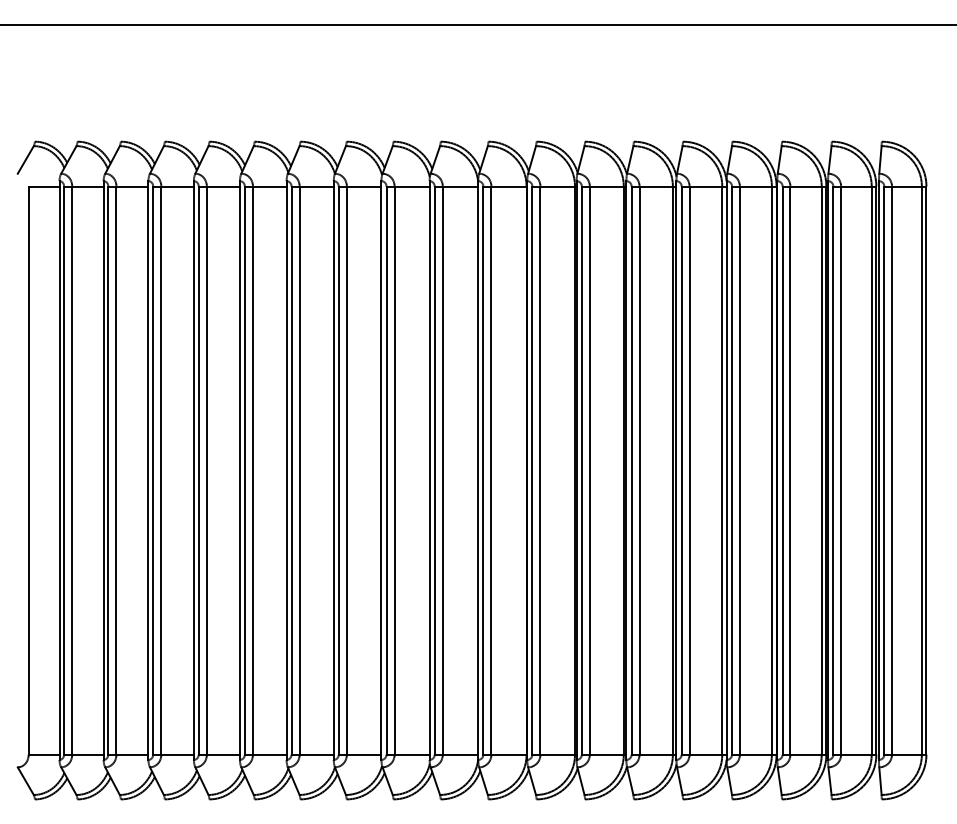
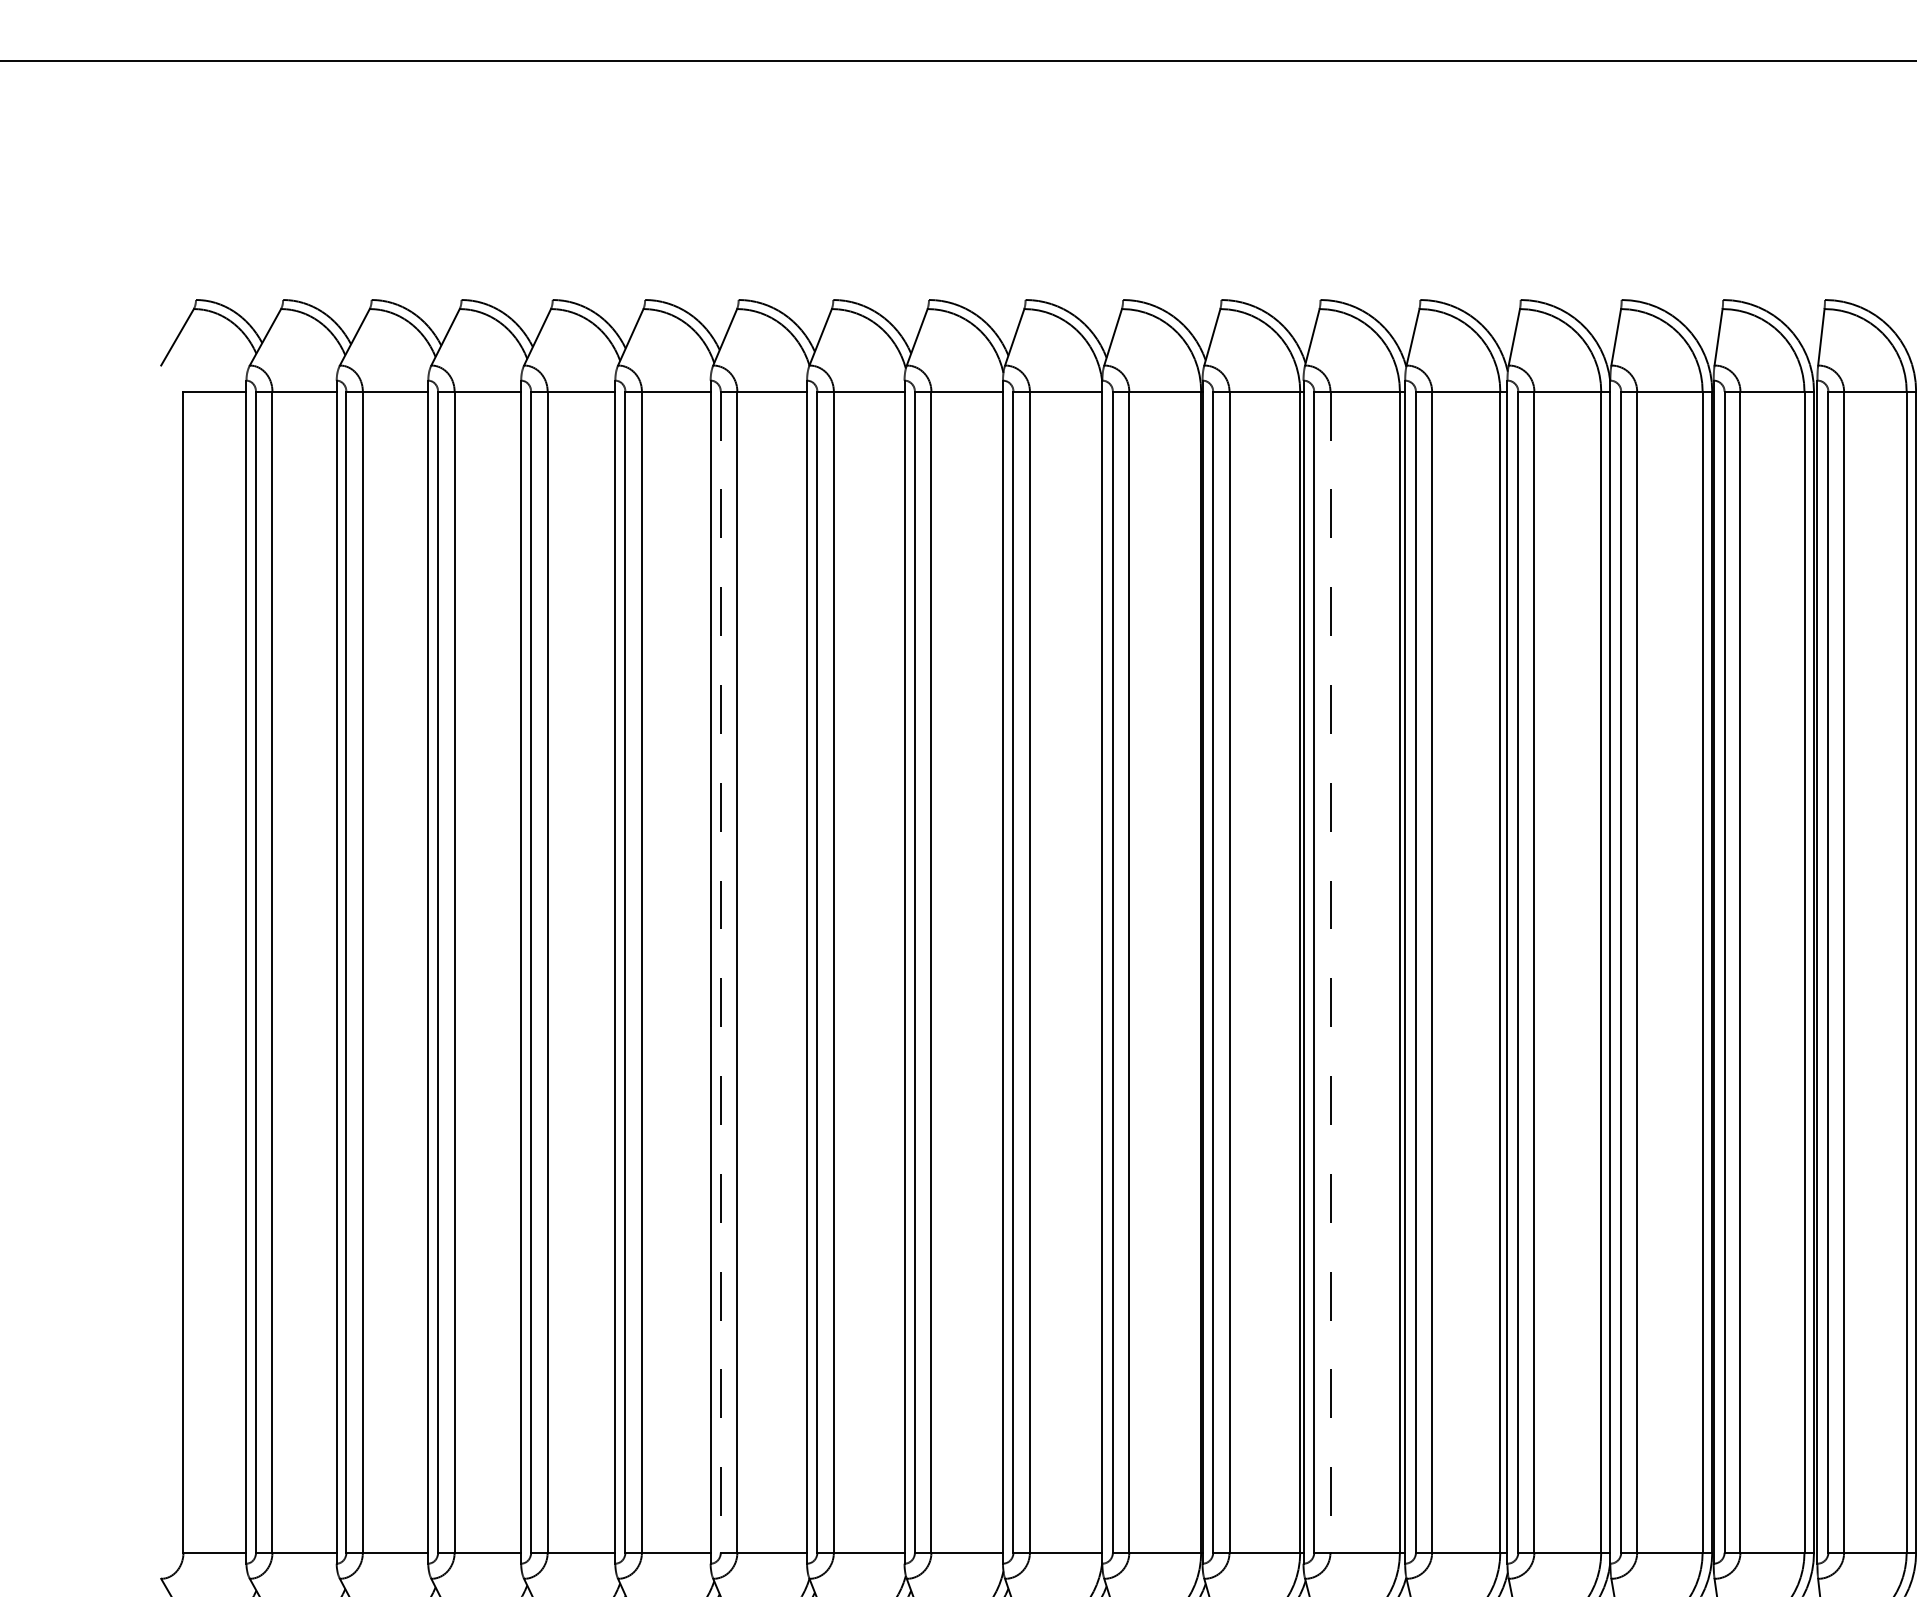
line: (291, 471) -> (720, 974), solid -> dashed
line: (589, 471) -> (1329, 974), solid -> dashed

